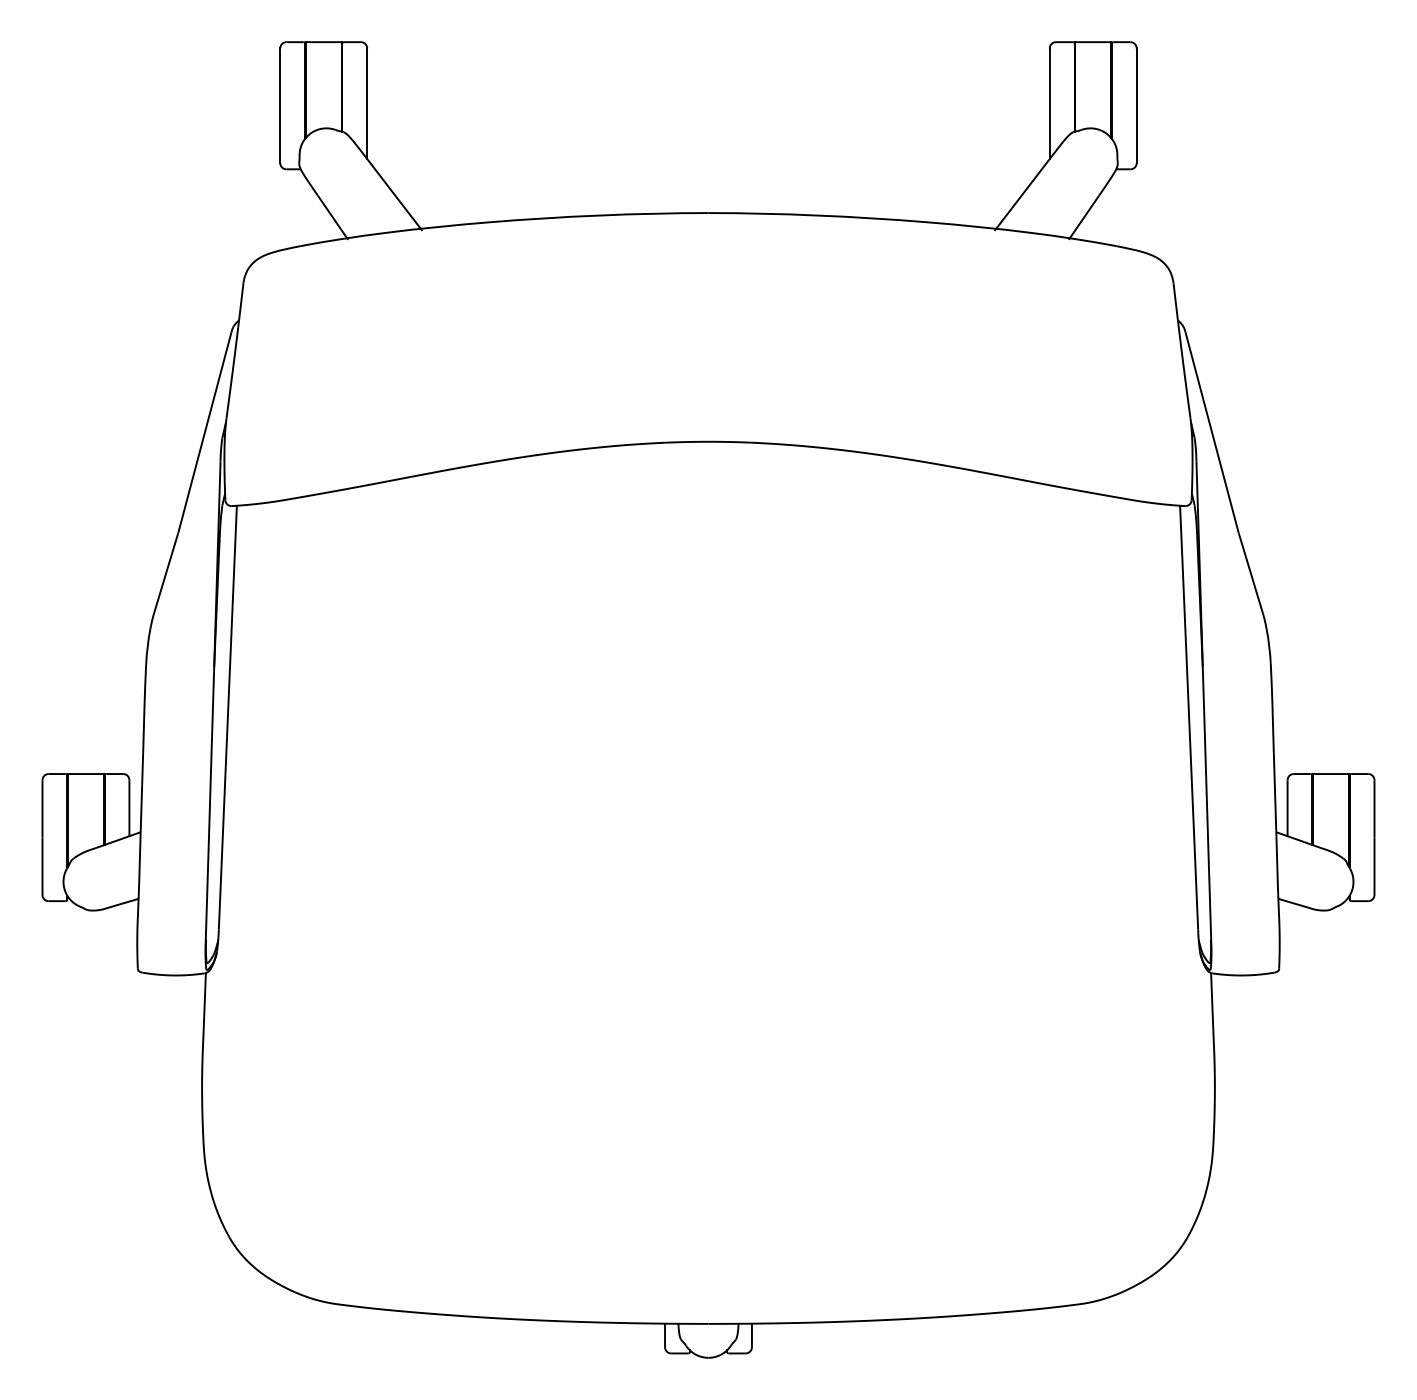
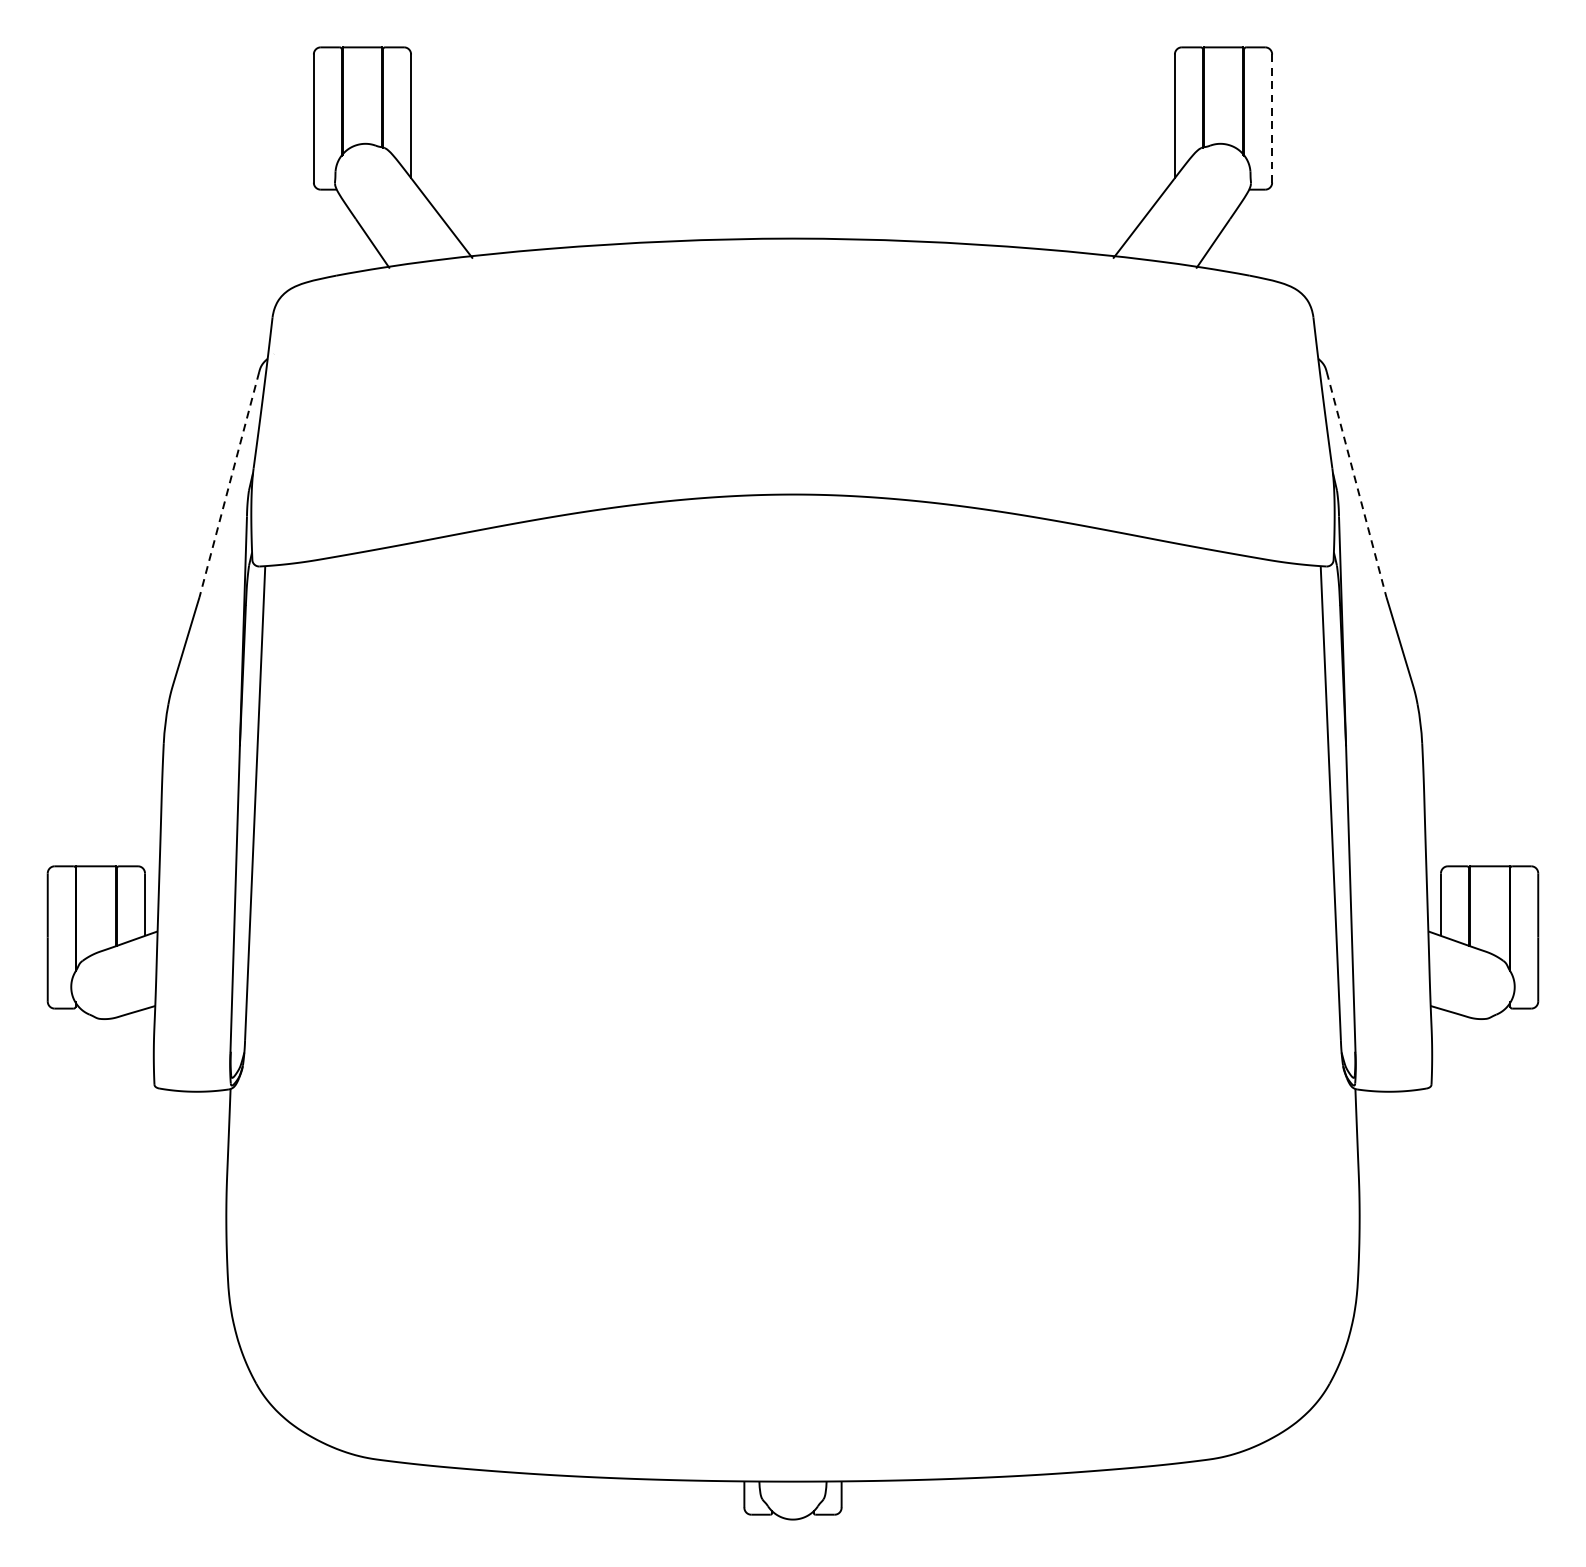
line: (1136, 106) -> (1271, 119), solid -> dashed
line: (204, 433) -> (229, 485), solid -> dashed
line: (1212, 433) -> (1356, 485), solid -> dashed

